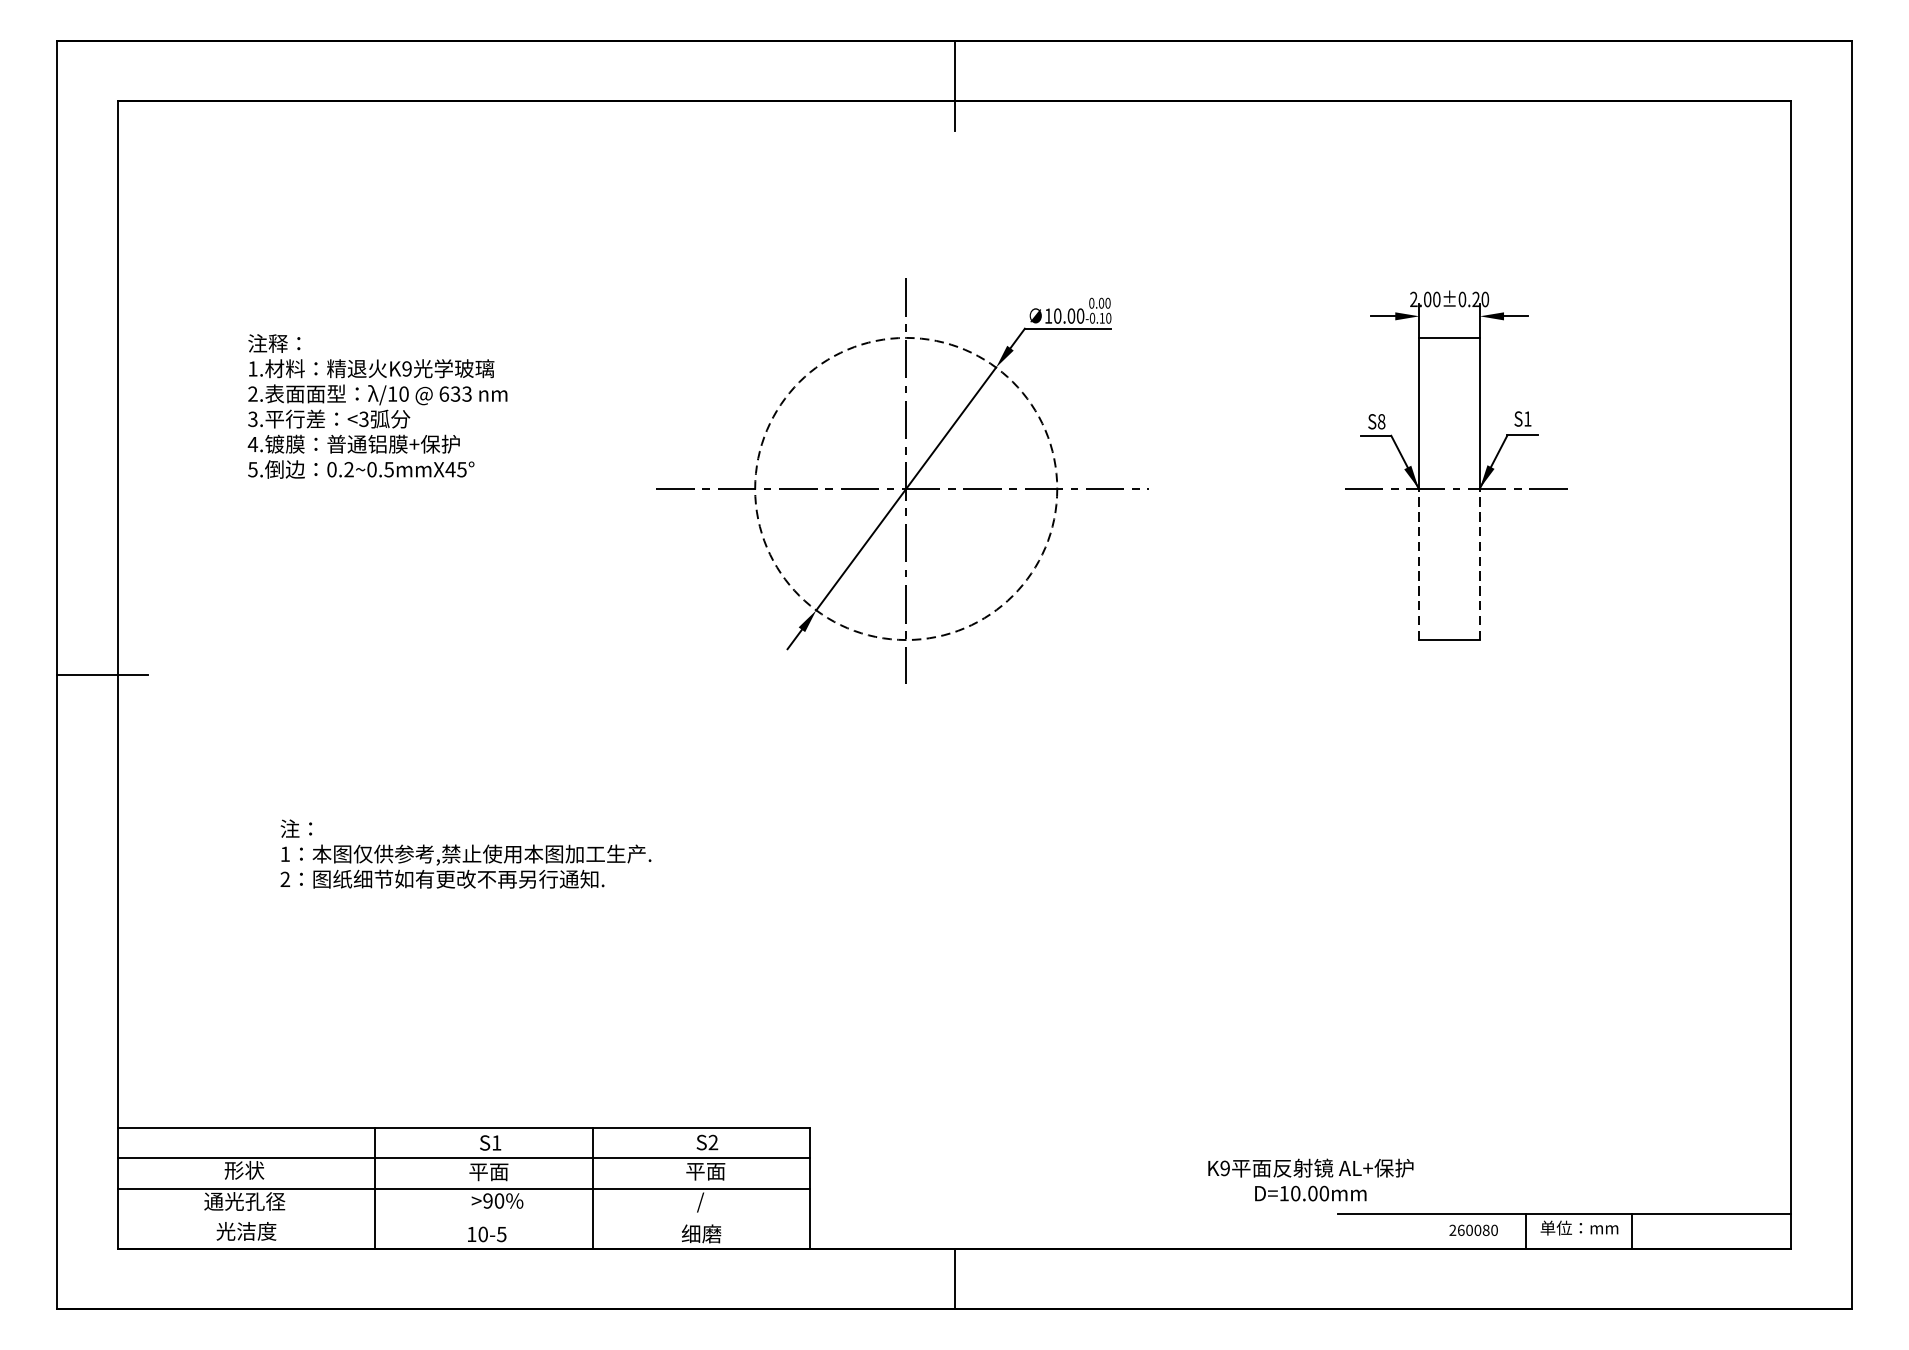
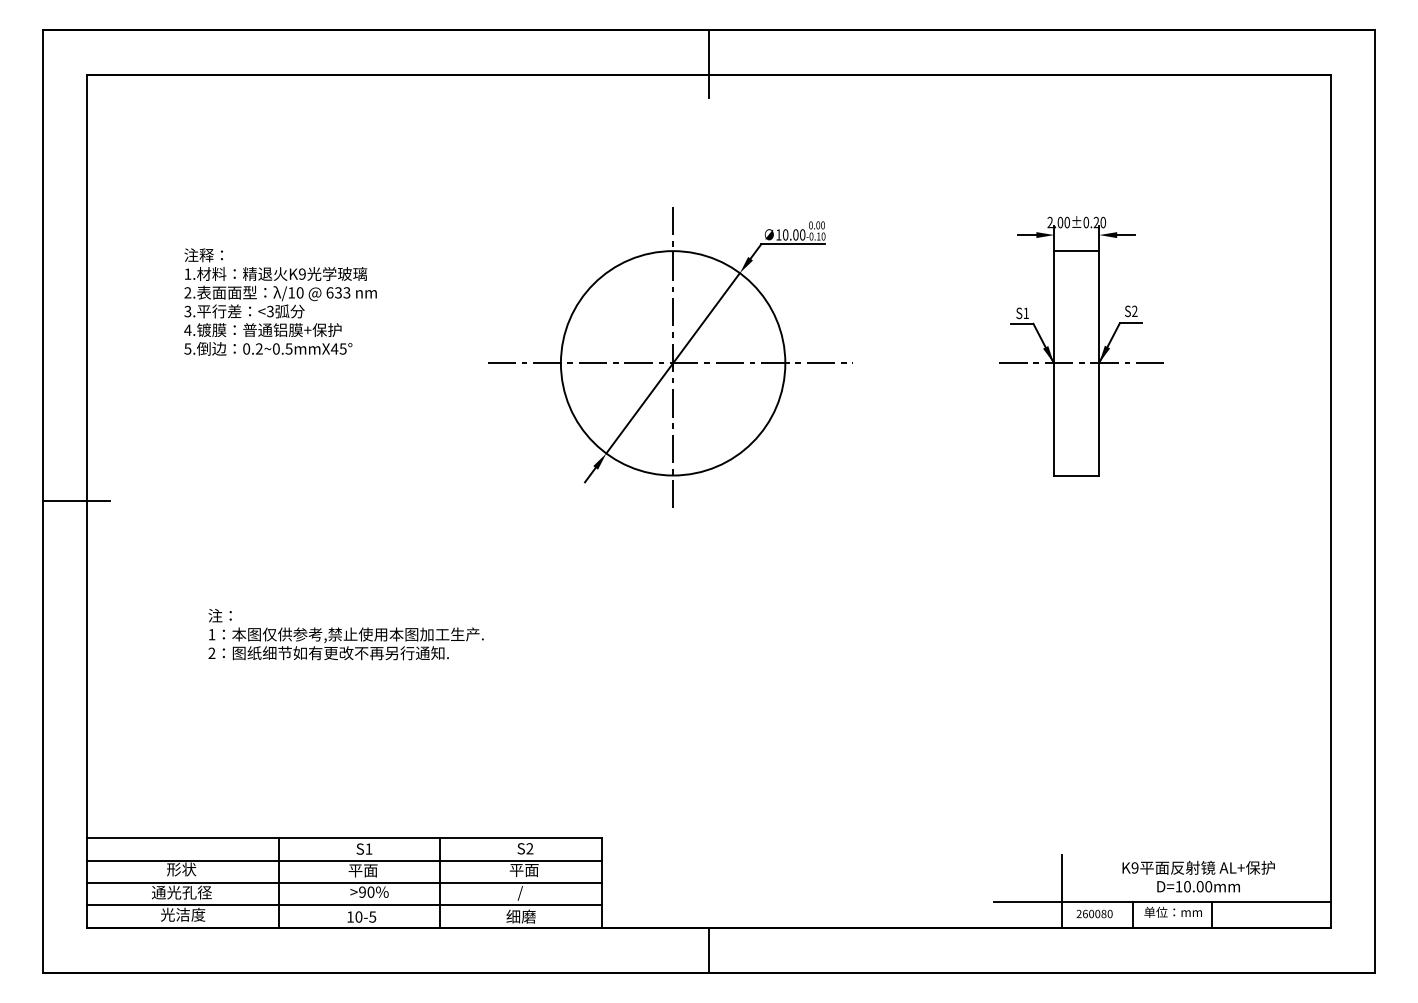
text: (1527, 417) -> (1134, 310), S1 -> S2
text: (1381, 421) -> (1026, 313), S8 -> S1
circle: (905, 489) -> (672, 363), dashed -> solid
line: (1419, 563) -> (1054, 418), dashed -> solid
line: (1480, 563) -> (1099, 418), dashed -> solid
text: (1310, 1179) -> (1198, 876), moved
line: (1429, 1198) -> (1061, 890), added
line: (463, 1218) -> (344, 905), added

